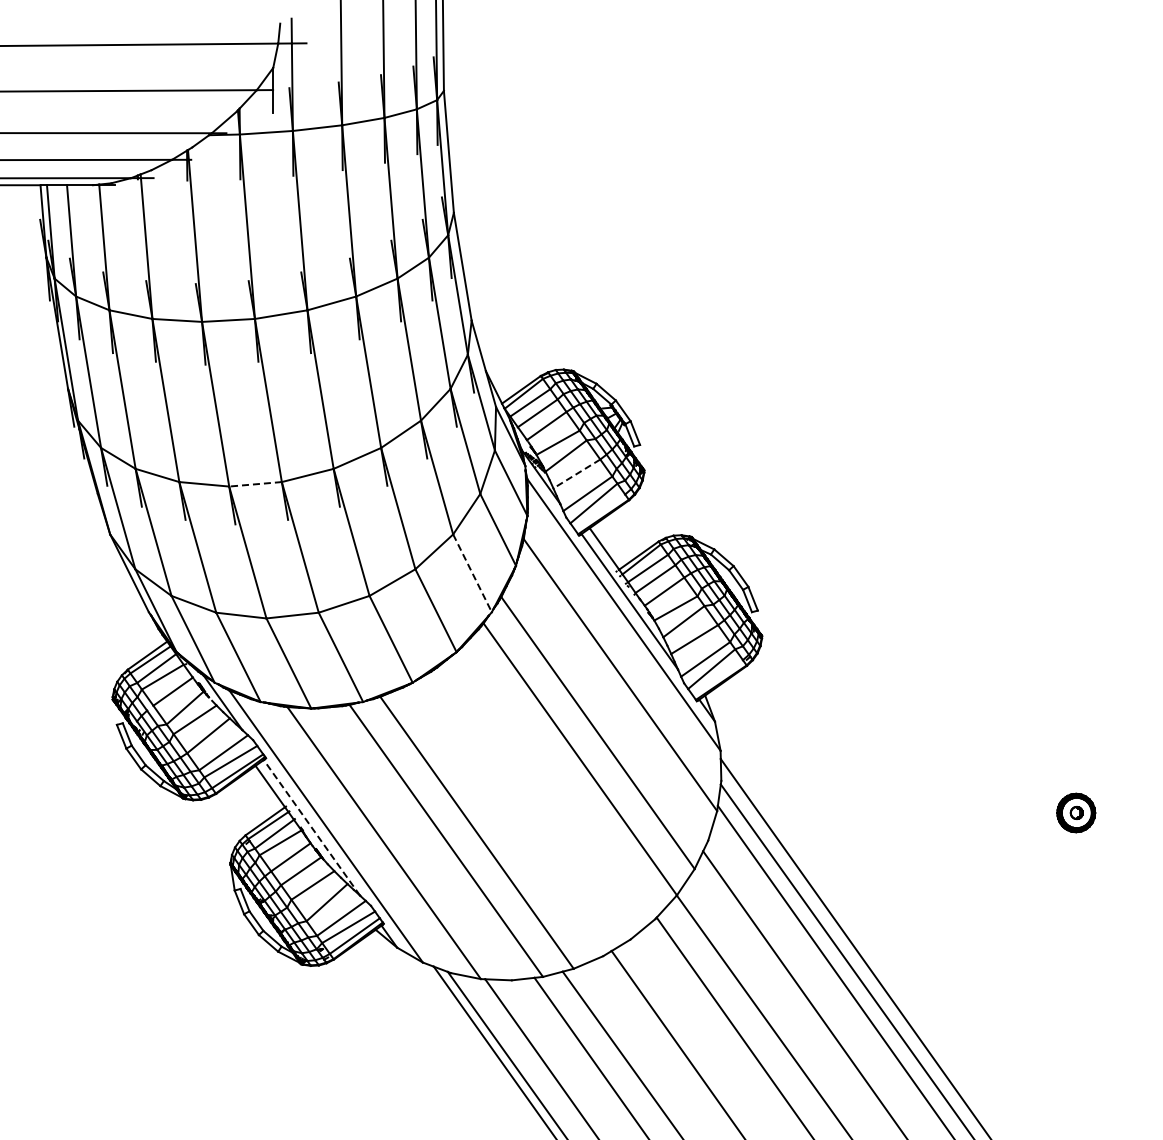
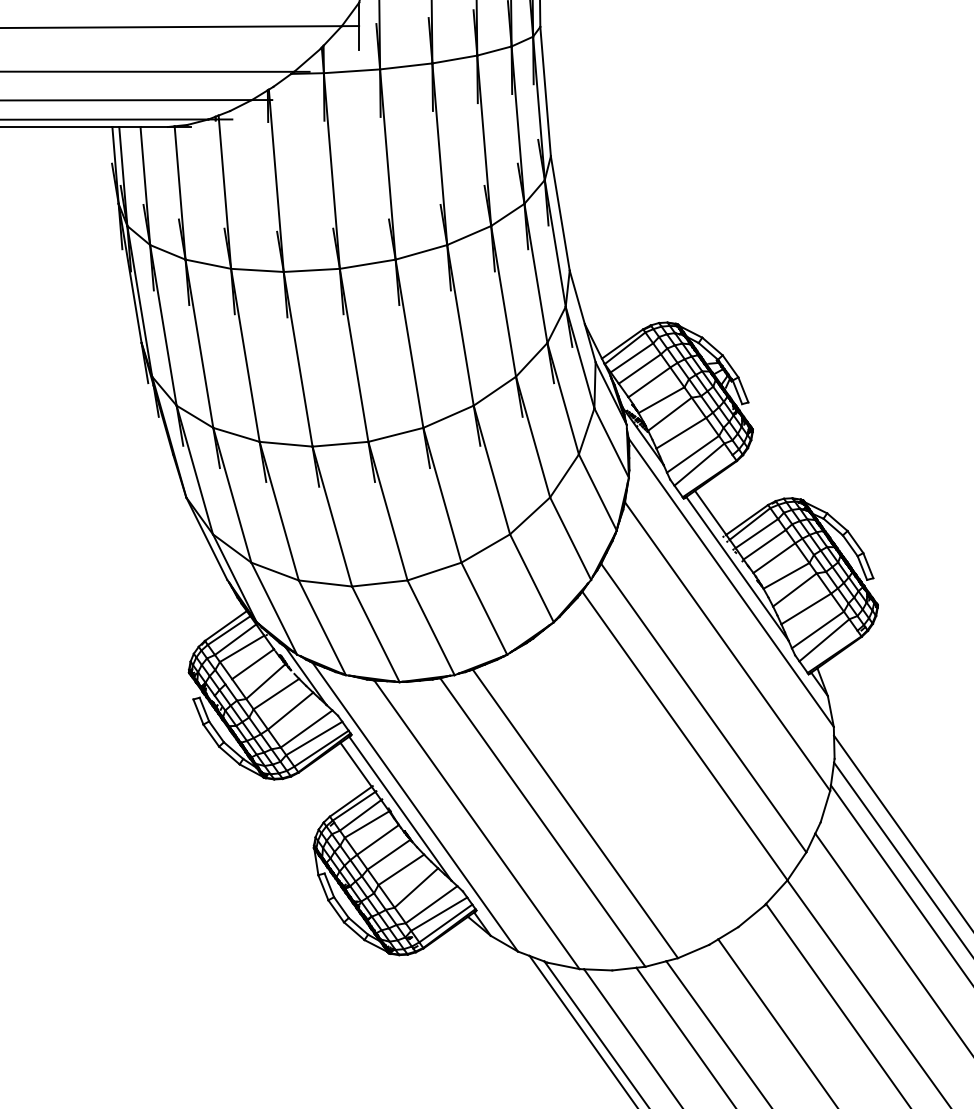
line: (576, 473) -> (680, 432), dashed -> solid
line: (255, 484) -> (340, 444), dashed -> solid
line: (472, 573) -> (570, 538), dashed -> solid
line: (311, 827) -> (399, 808), dashed -> solid

